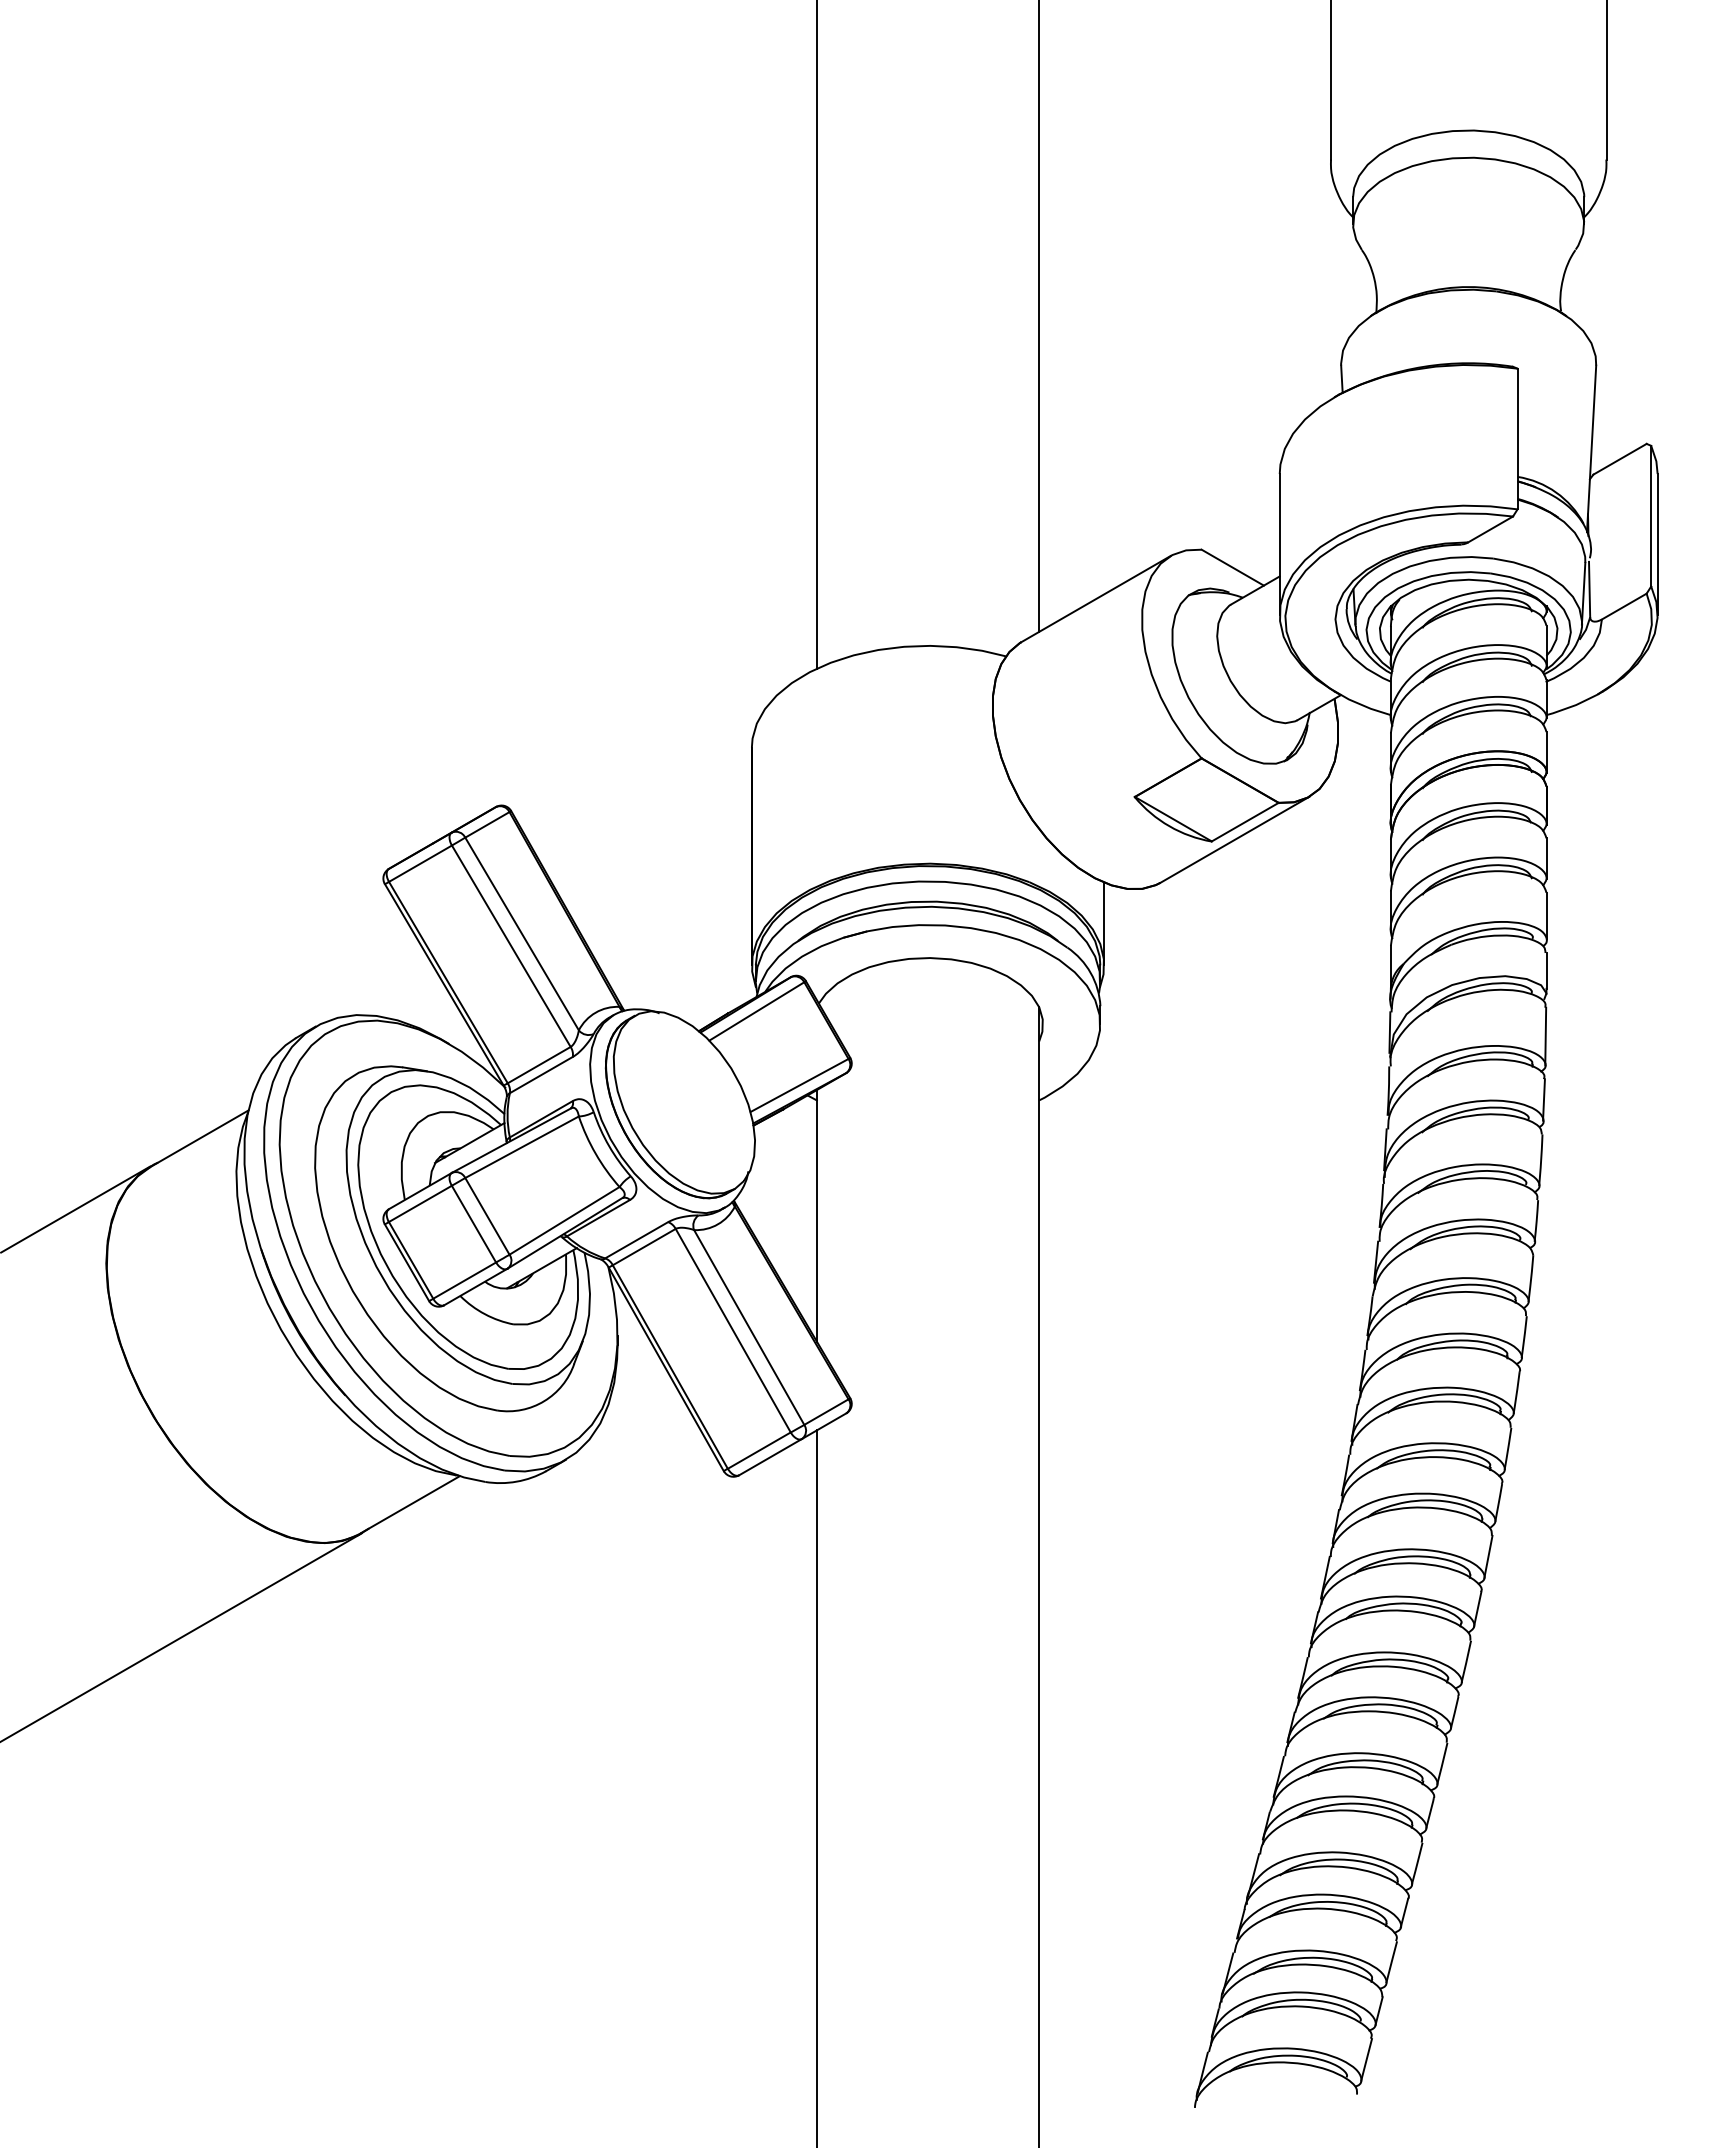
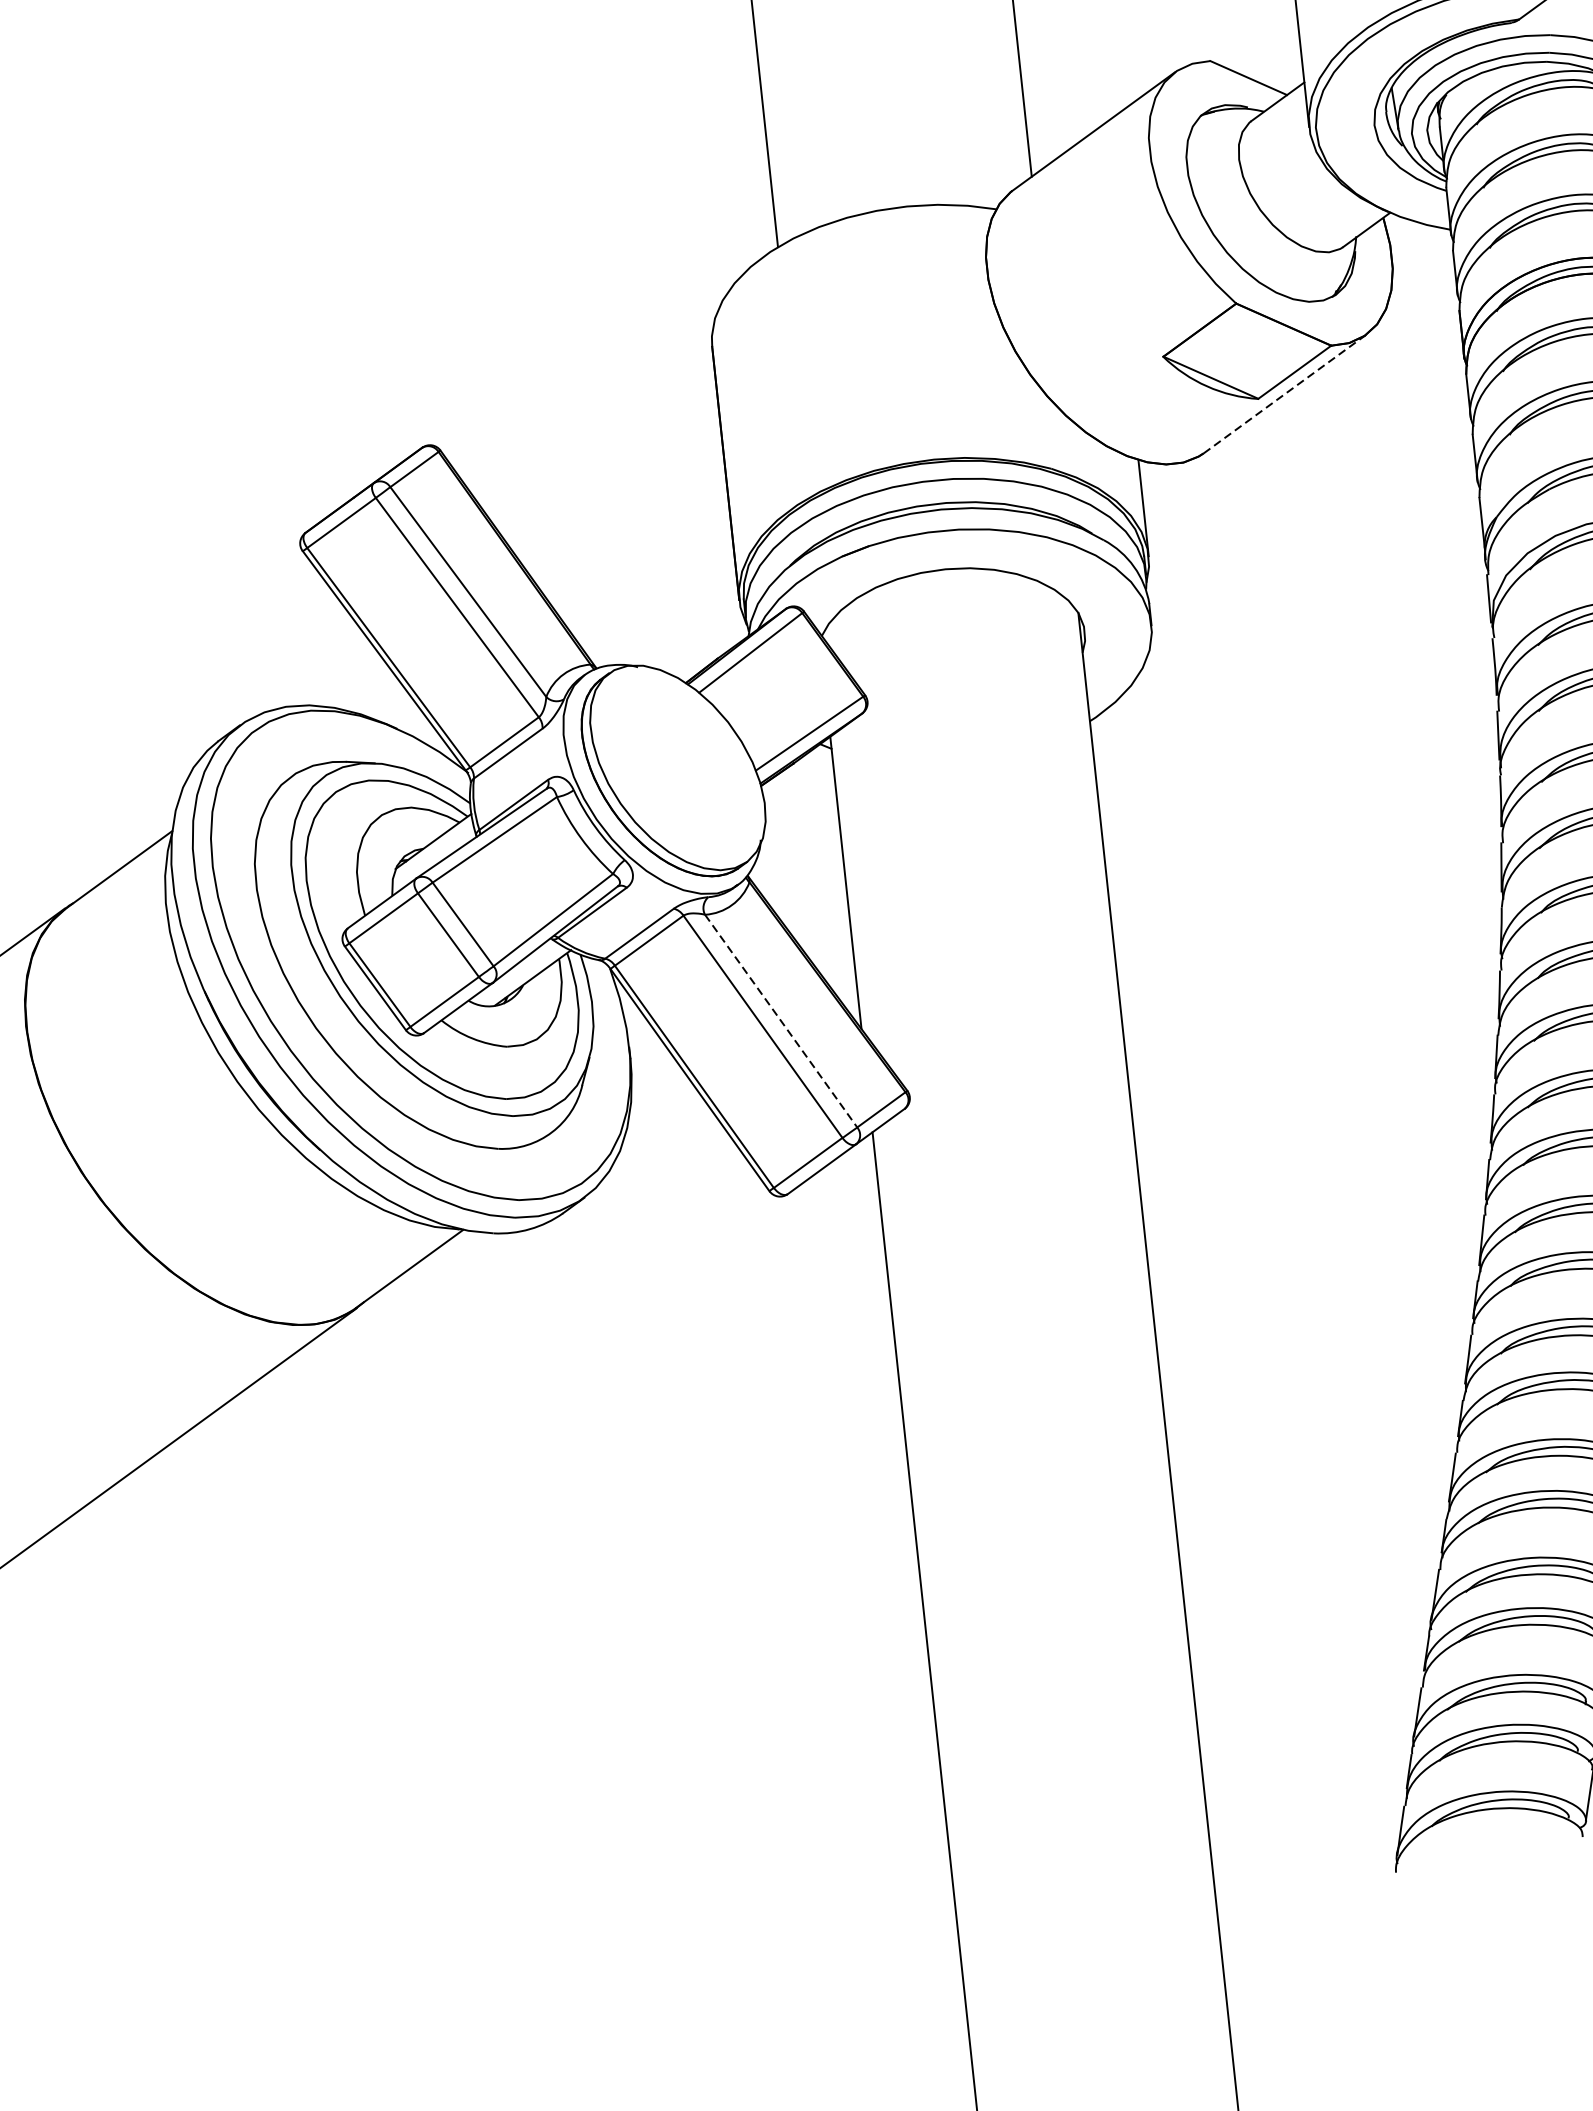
line: (1235, 839) -> (1285, 393), solid -> dashed
line: (749, 1327) -> (781, 1021), solid -> dashed

